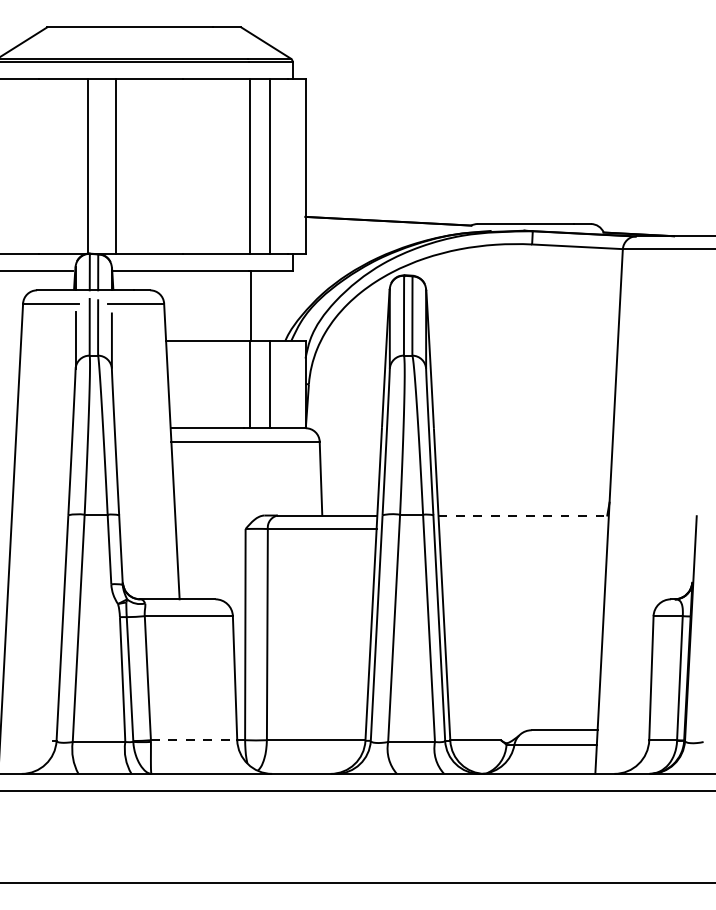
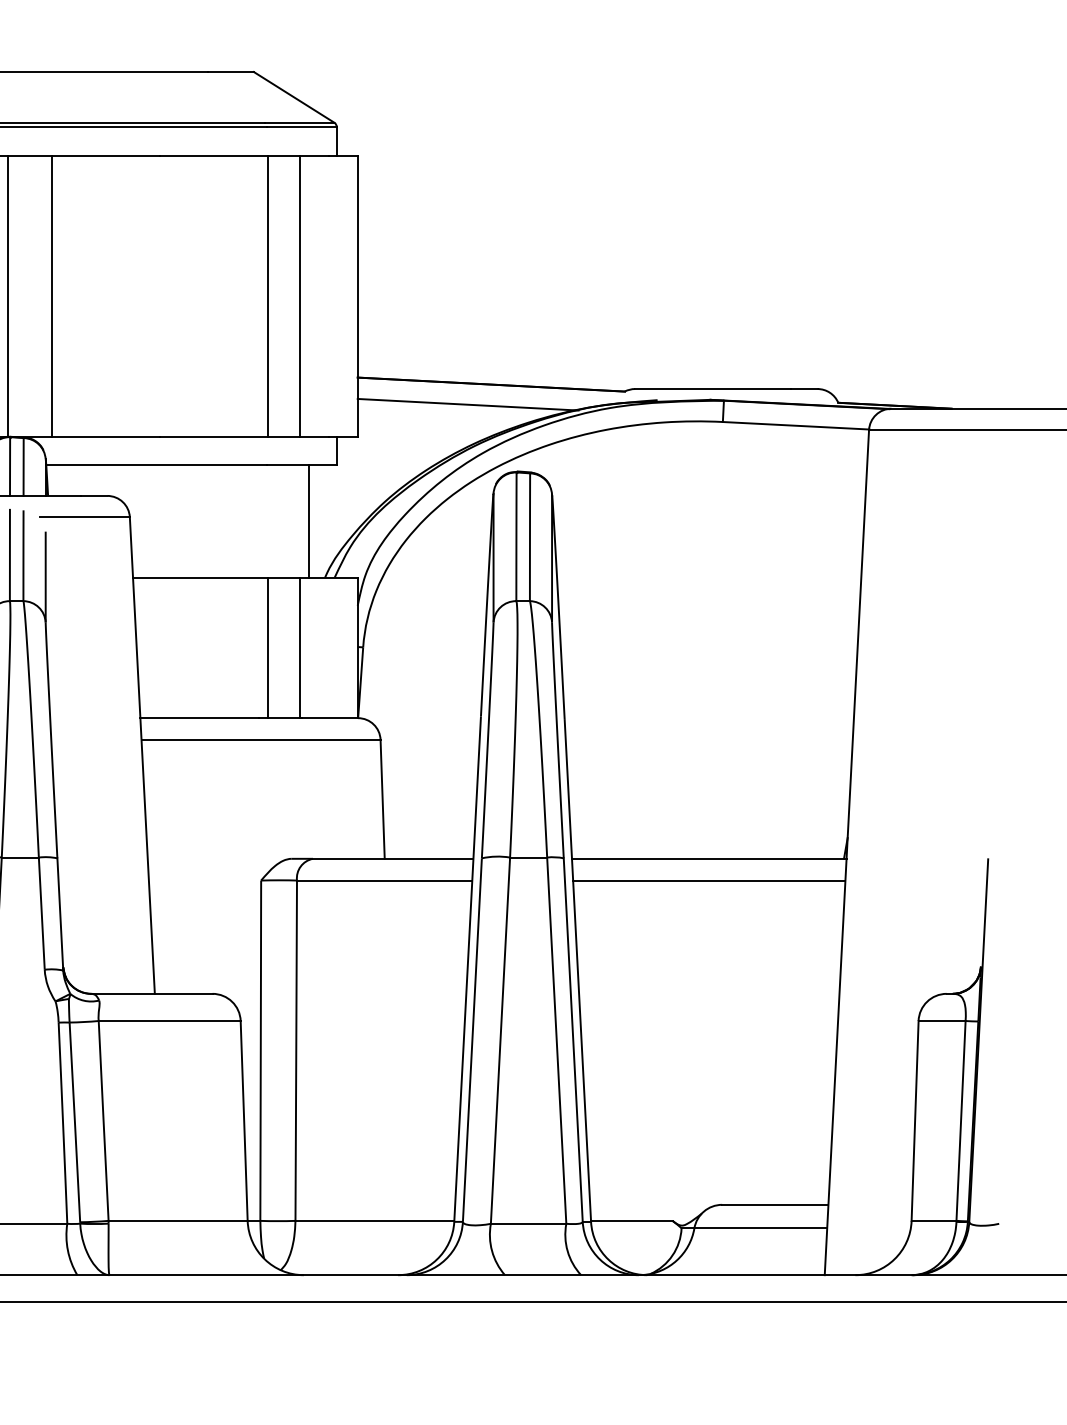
line: (373, 233) -> (467, 404), added
line: (251, 305) -> (309, 520), moved
line: (524, 515) -> (710, 858), dashed -> solid
line: (523, 529) -> (708, 881), added
line: (194, 740) -> (178, 1221), dashed -> solid

